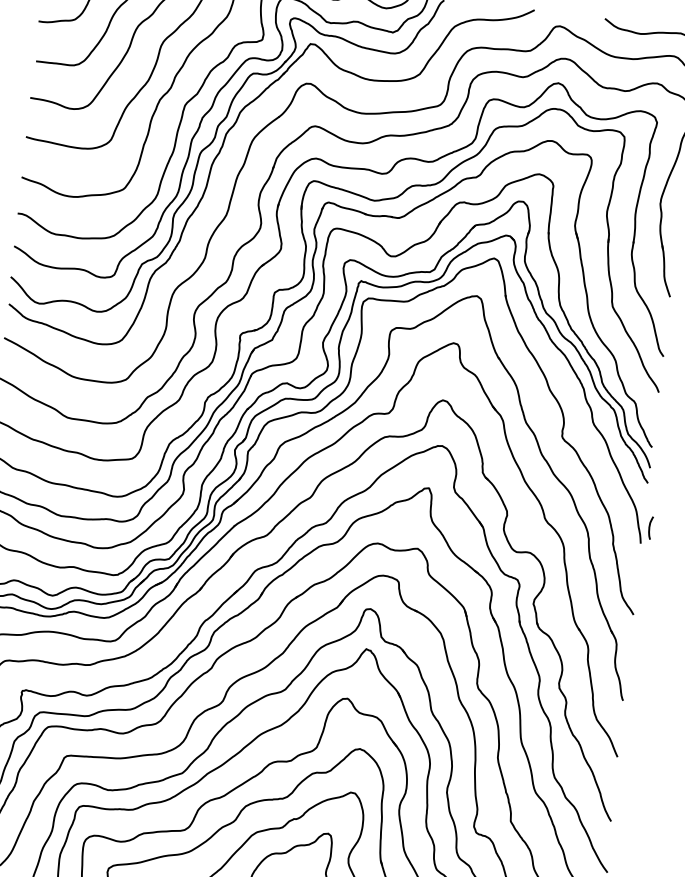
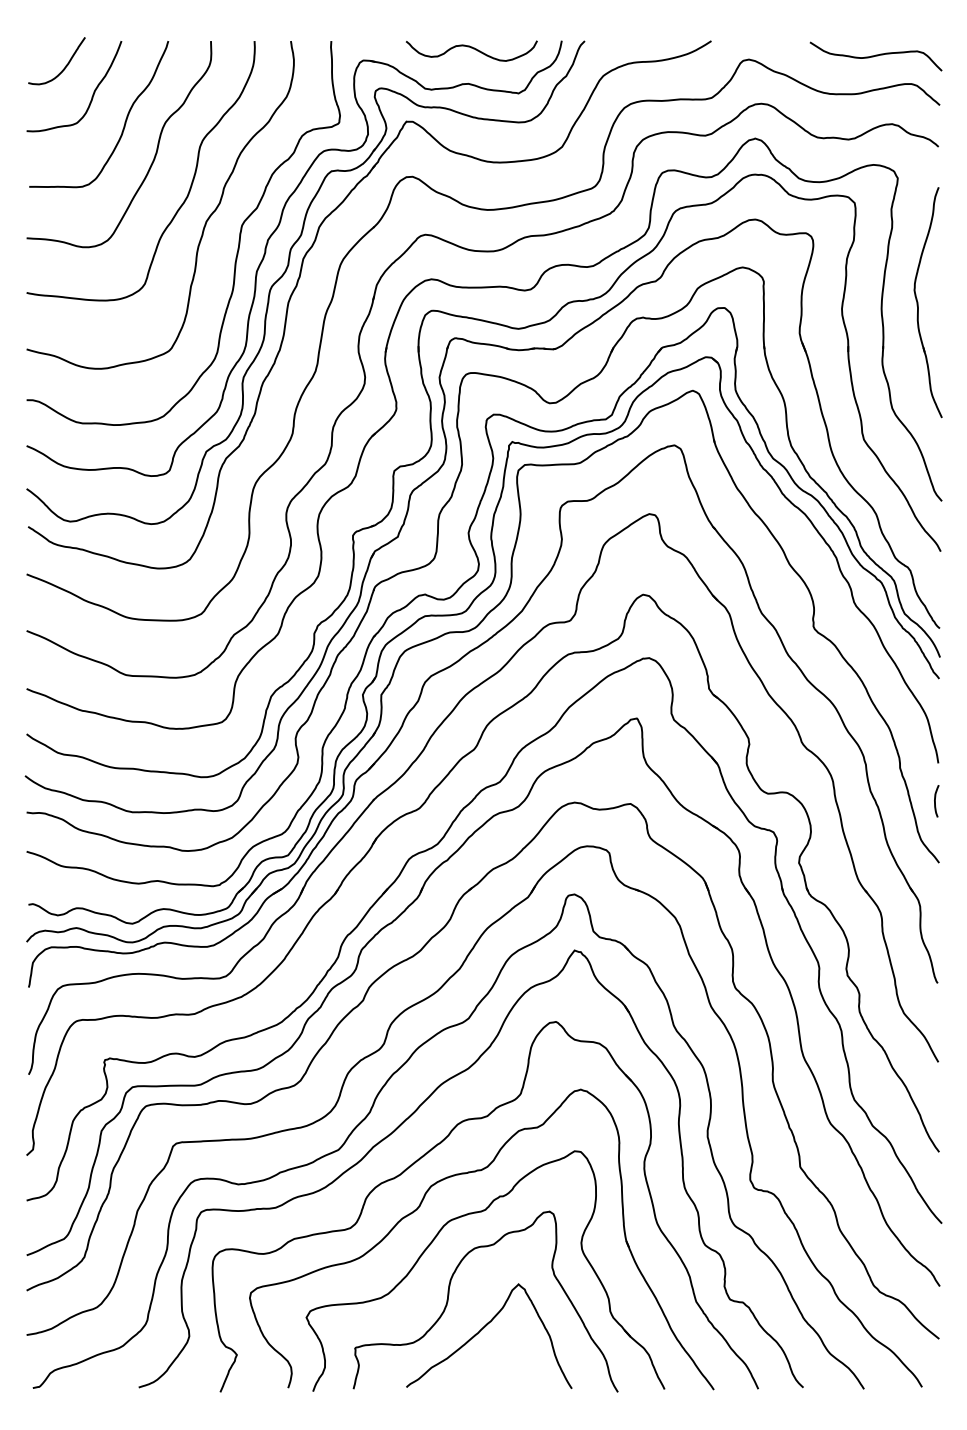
curve: (649, 528) -> (935, 801), moved

